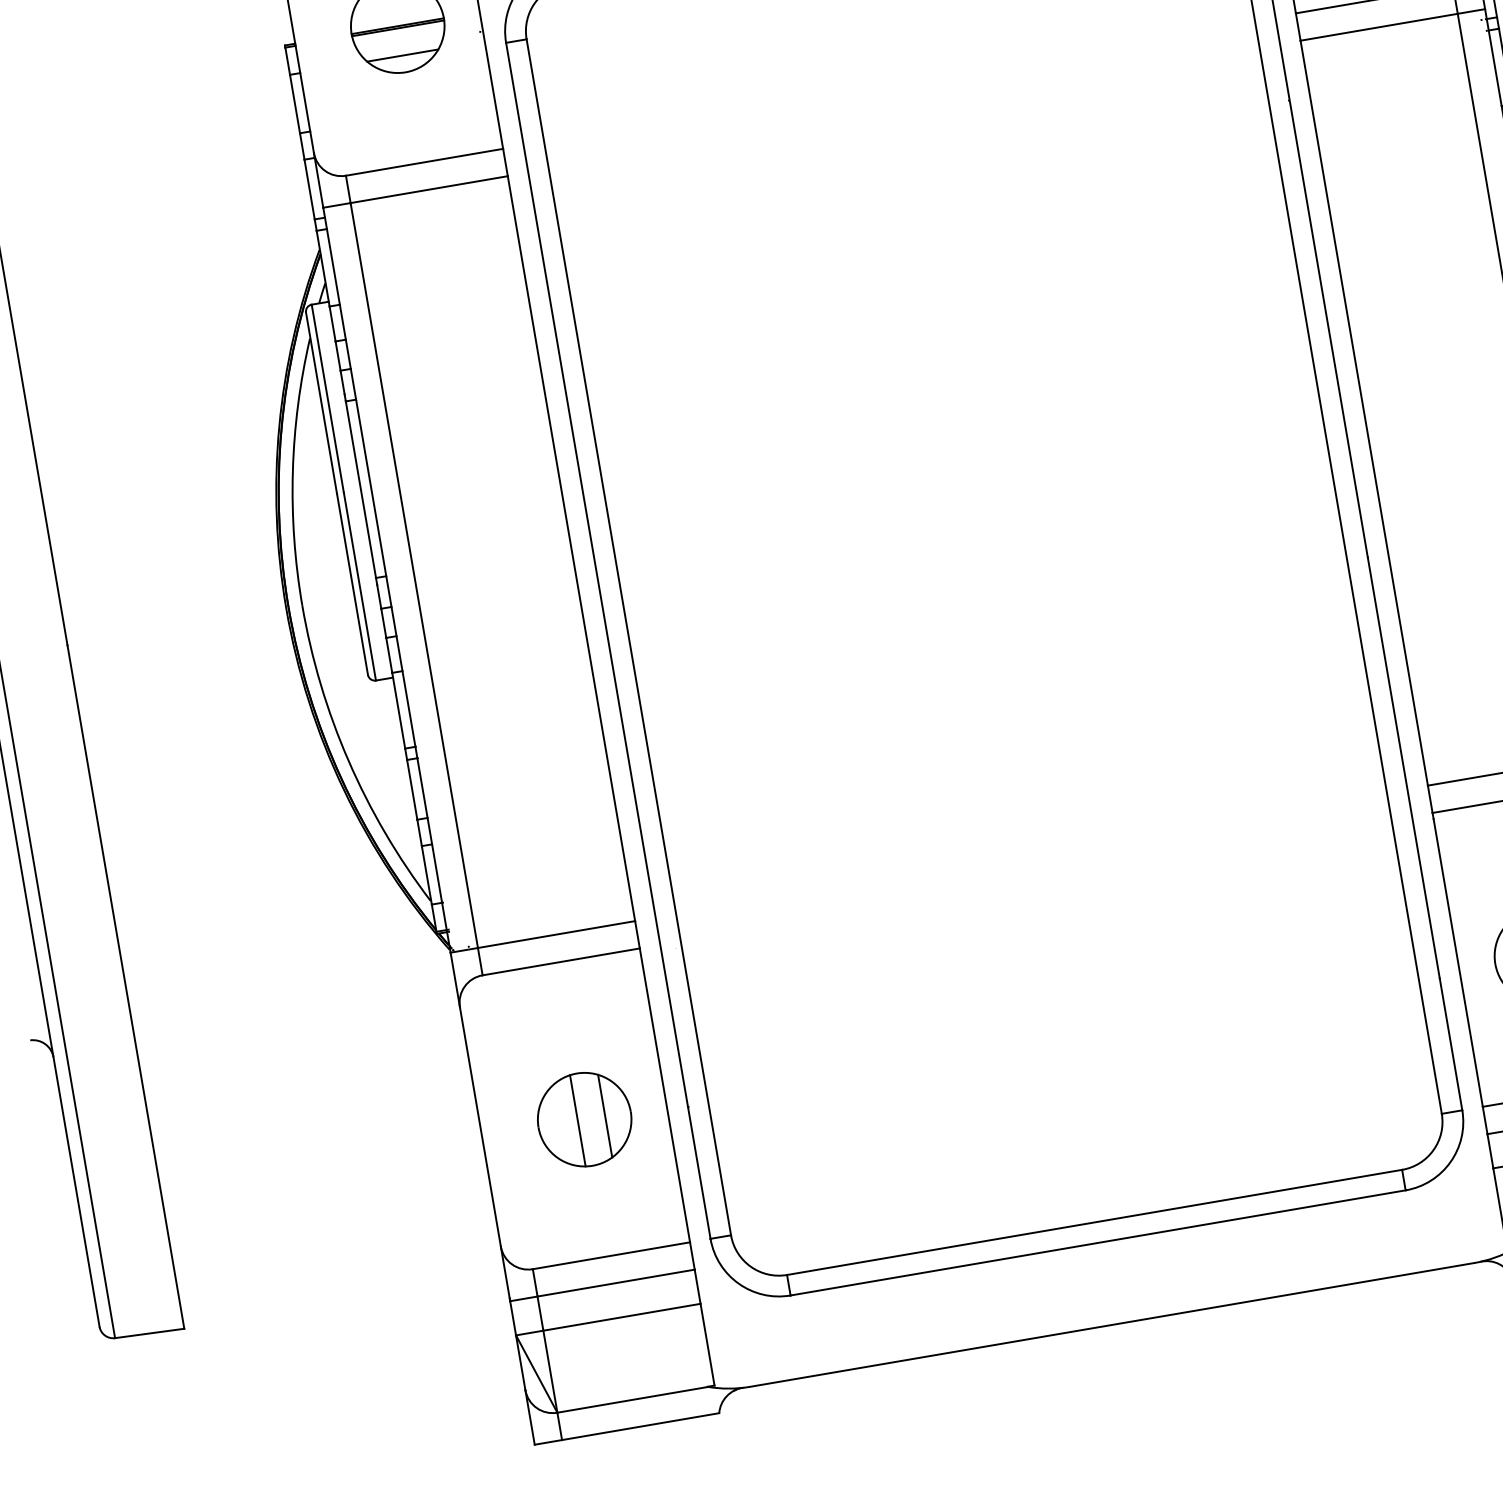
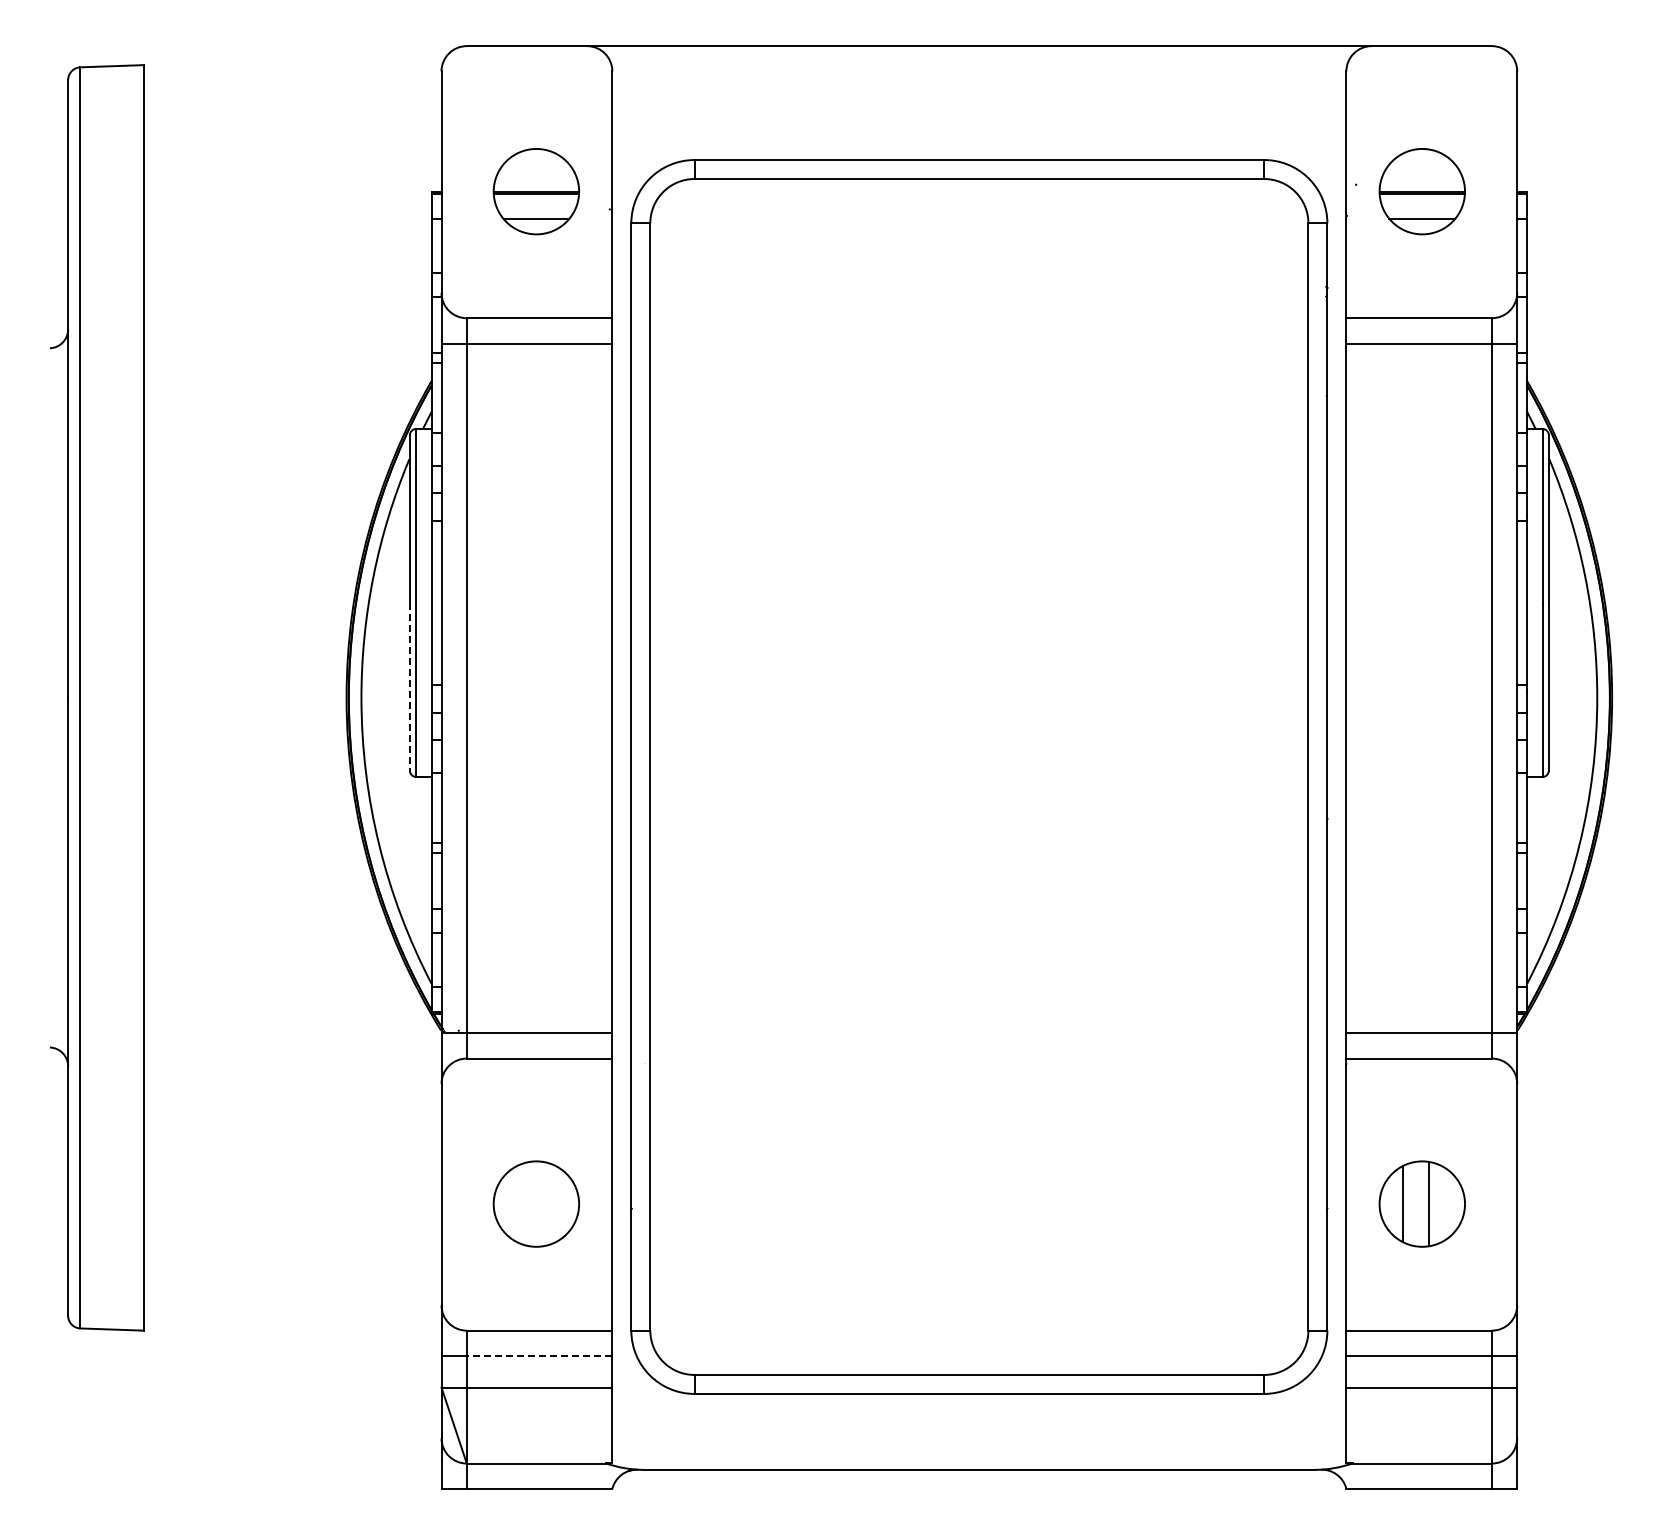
line: (352, 584) -> (409, 686), solid -> dashed
line: (605, 1115) -> (555, 1203), removed
line: (578, 1120) -> (530, 1203), removed
line: (615, 1282) -> (539, 1355), solid -> dashed

